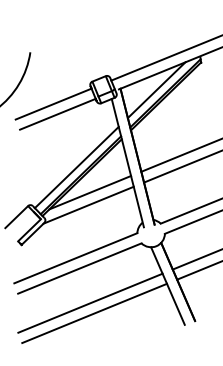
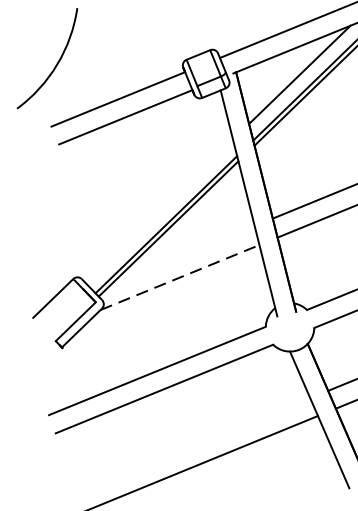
line: (76, 167) -> (158, 211), removed
line: (90, 192) -> (183, 255), removed
line: (88, 205) -> (179, 277), solid -> dashed
line: (90, 302) -> (183, 448), removed

